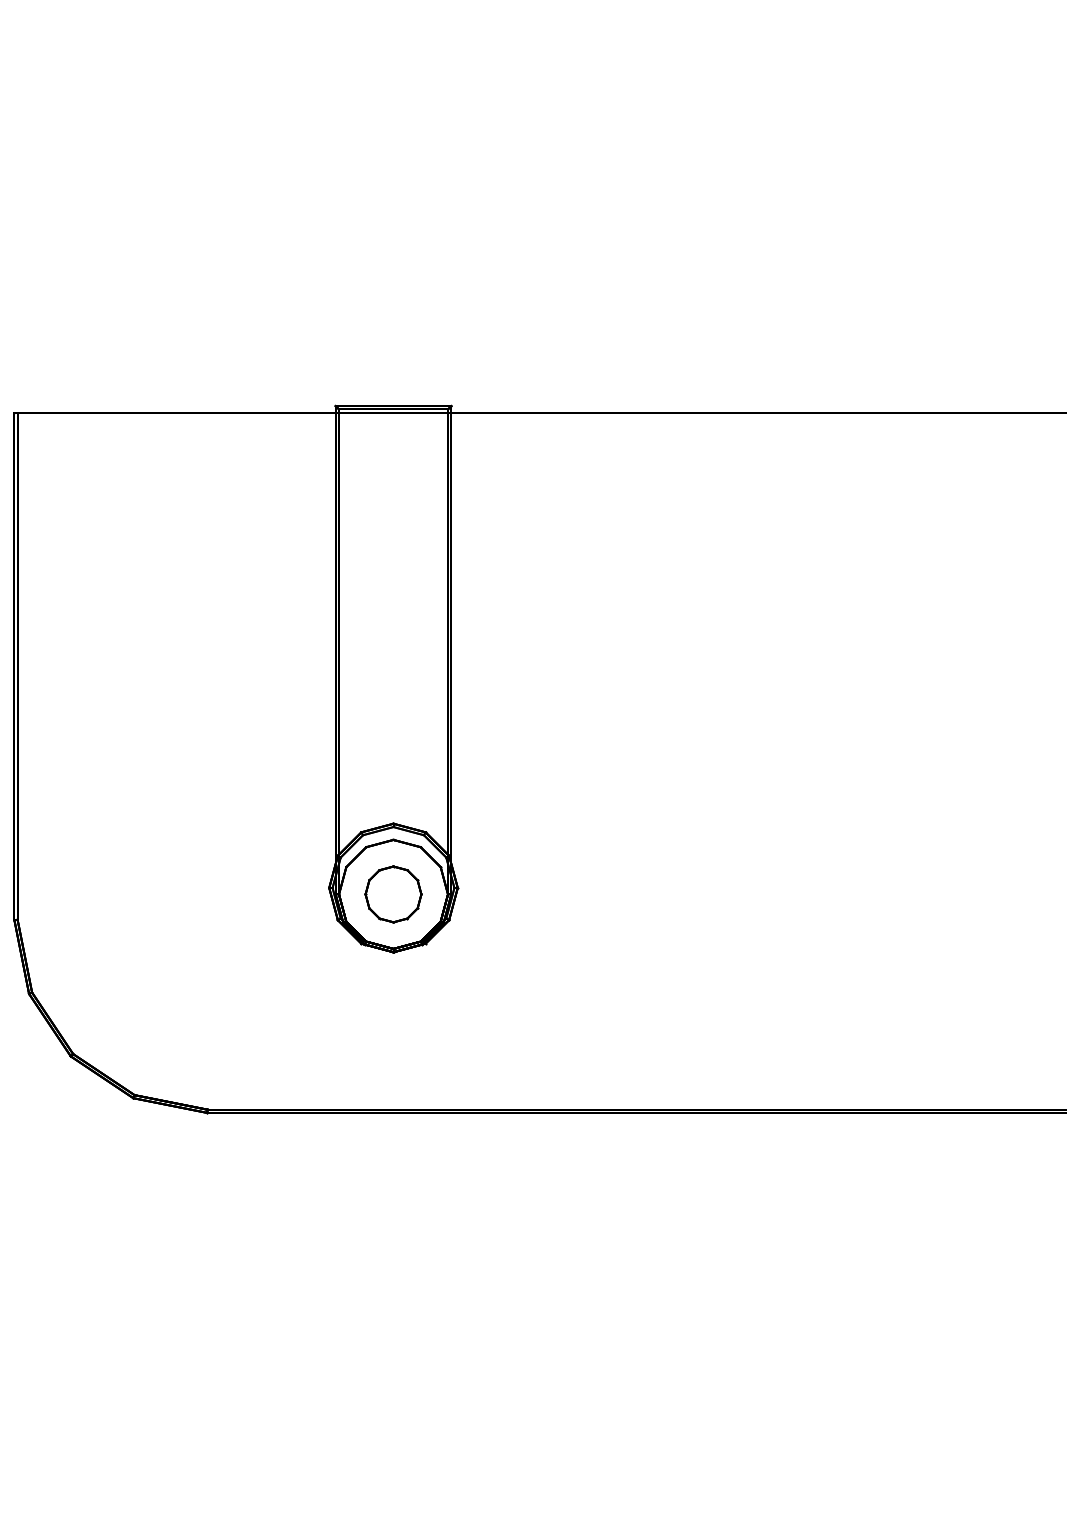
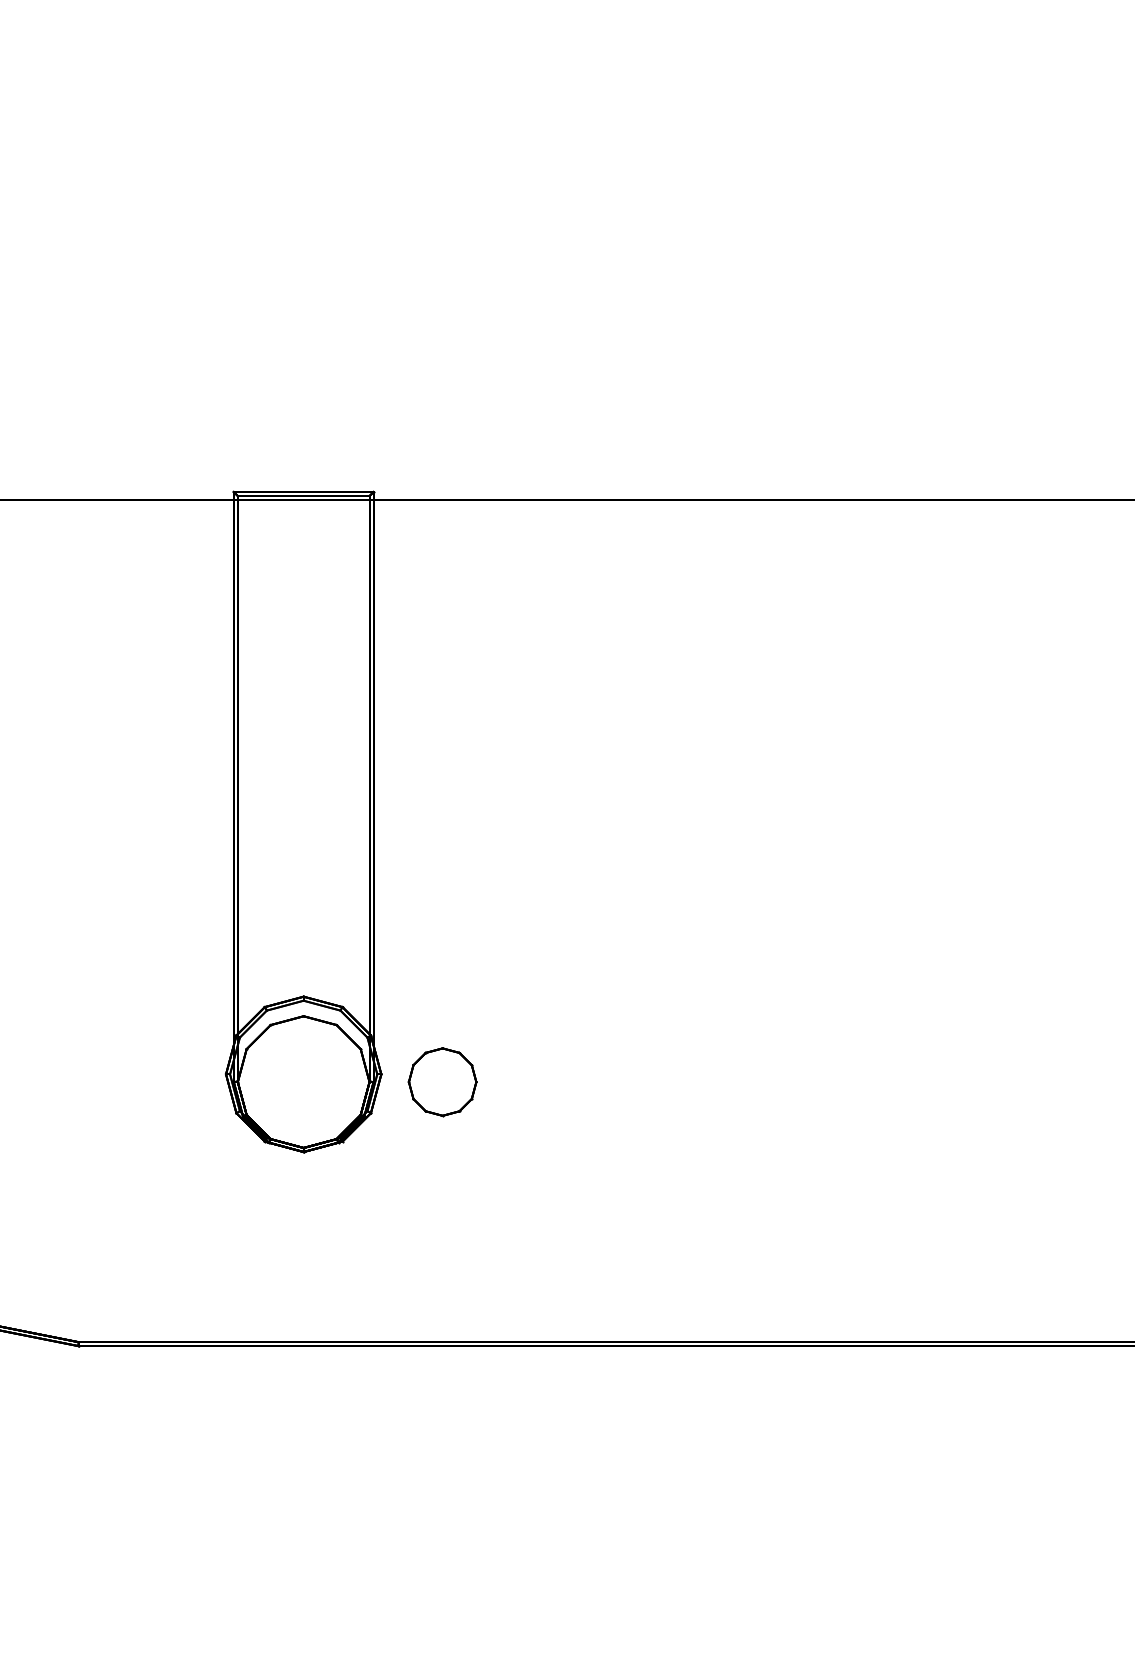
part: (393, 894) -> (442, 1082), moved

